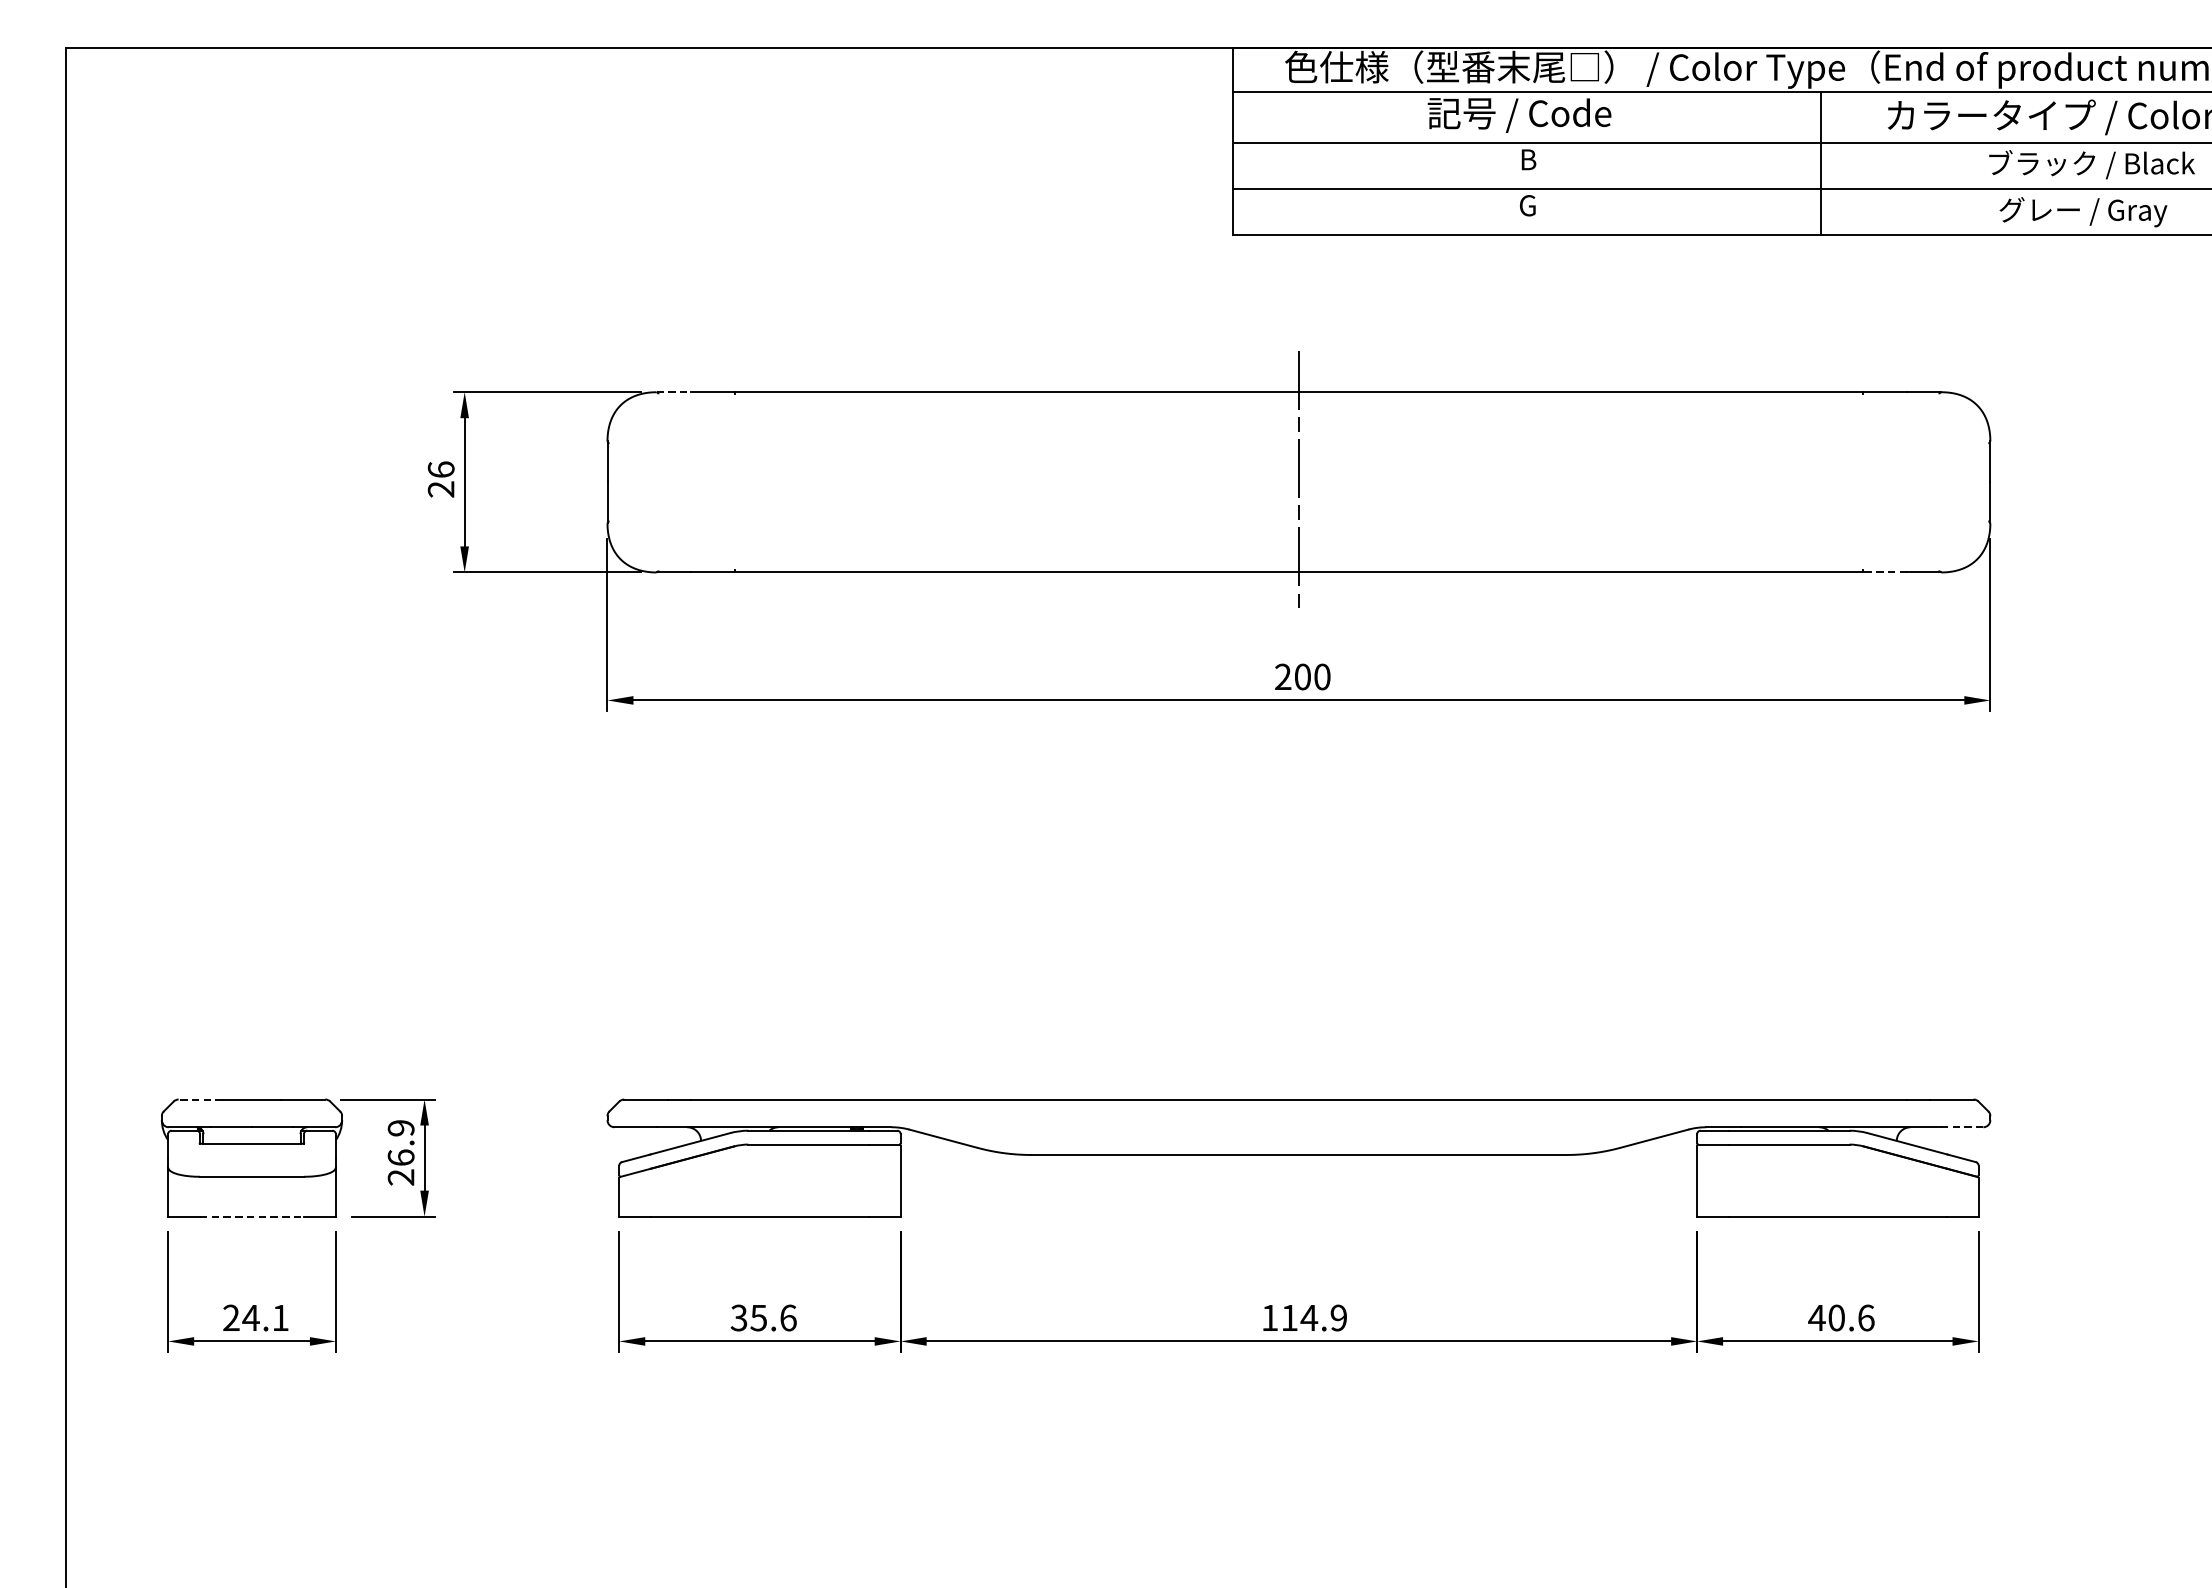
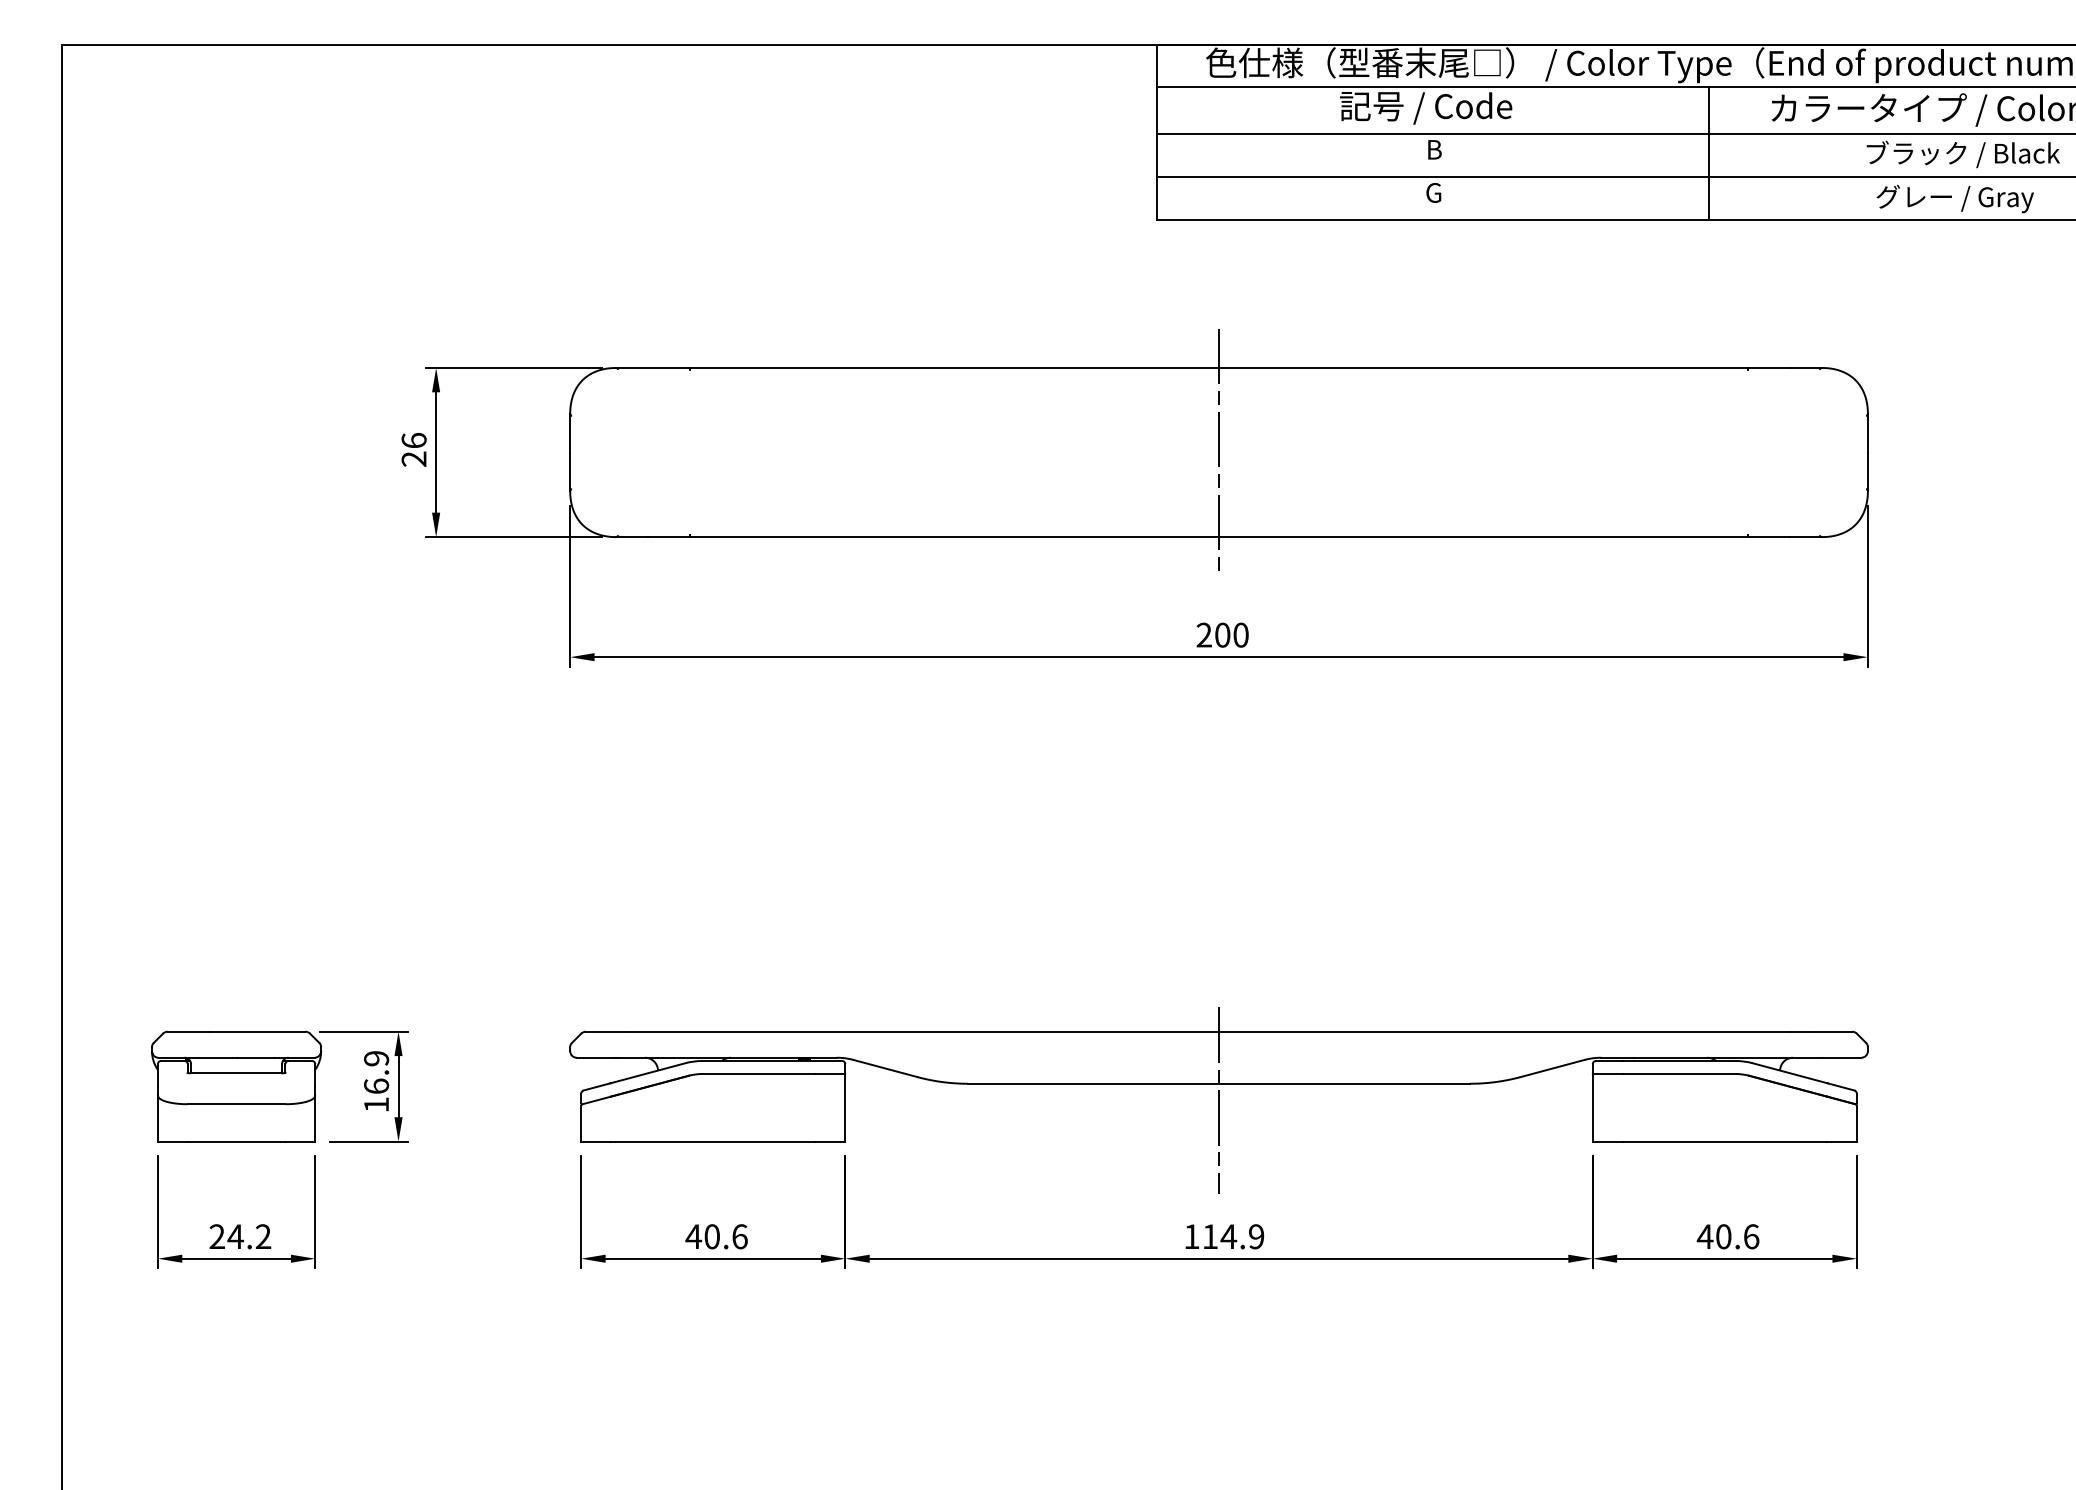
line: (673, 391) -> (632, 367), dashed -> solid
line: (1884, 572) -> (1768, 537), dashed -> solid
line: (200, 1099) -> (188, 1031), dashed -> solid
line: (1962, 1127) -> (1841, 1057), dashed -> solid
line: (1299, 1172) -> (1219, 1100), added
text: (401, 1177) -> (376, 1104), 26.9 -> 16.9
line: (251, 1216) -> (236, 1141), dashed -> solid
text: (280, 1317) -> (263, 1236), 24.1 -> 24.2
text: (748, 1317) -> (702, 1236), 35.6 -> 40.6

